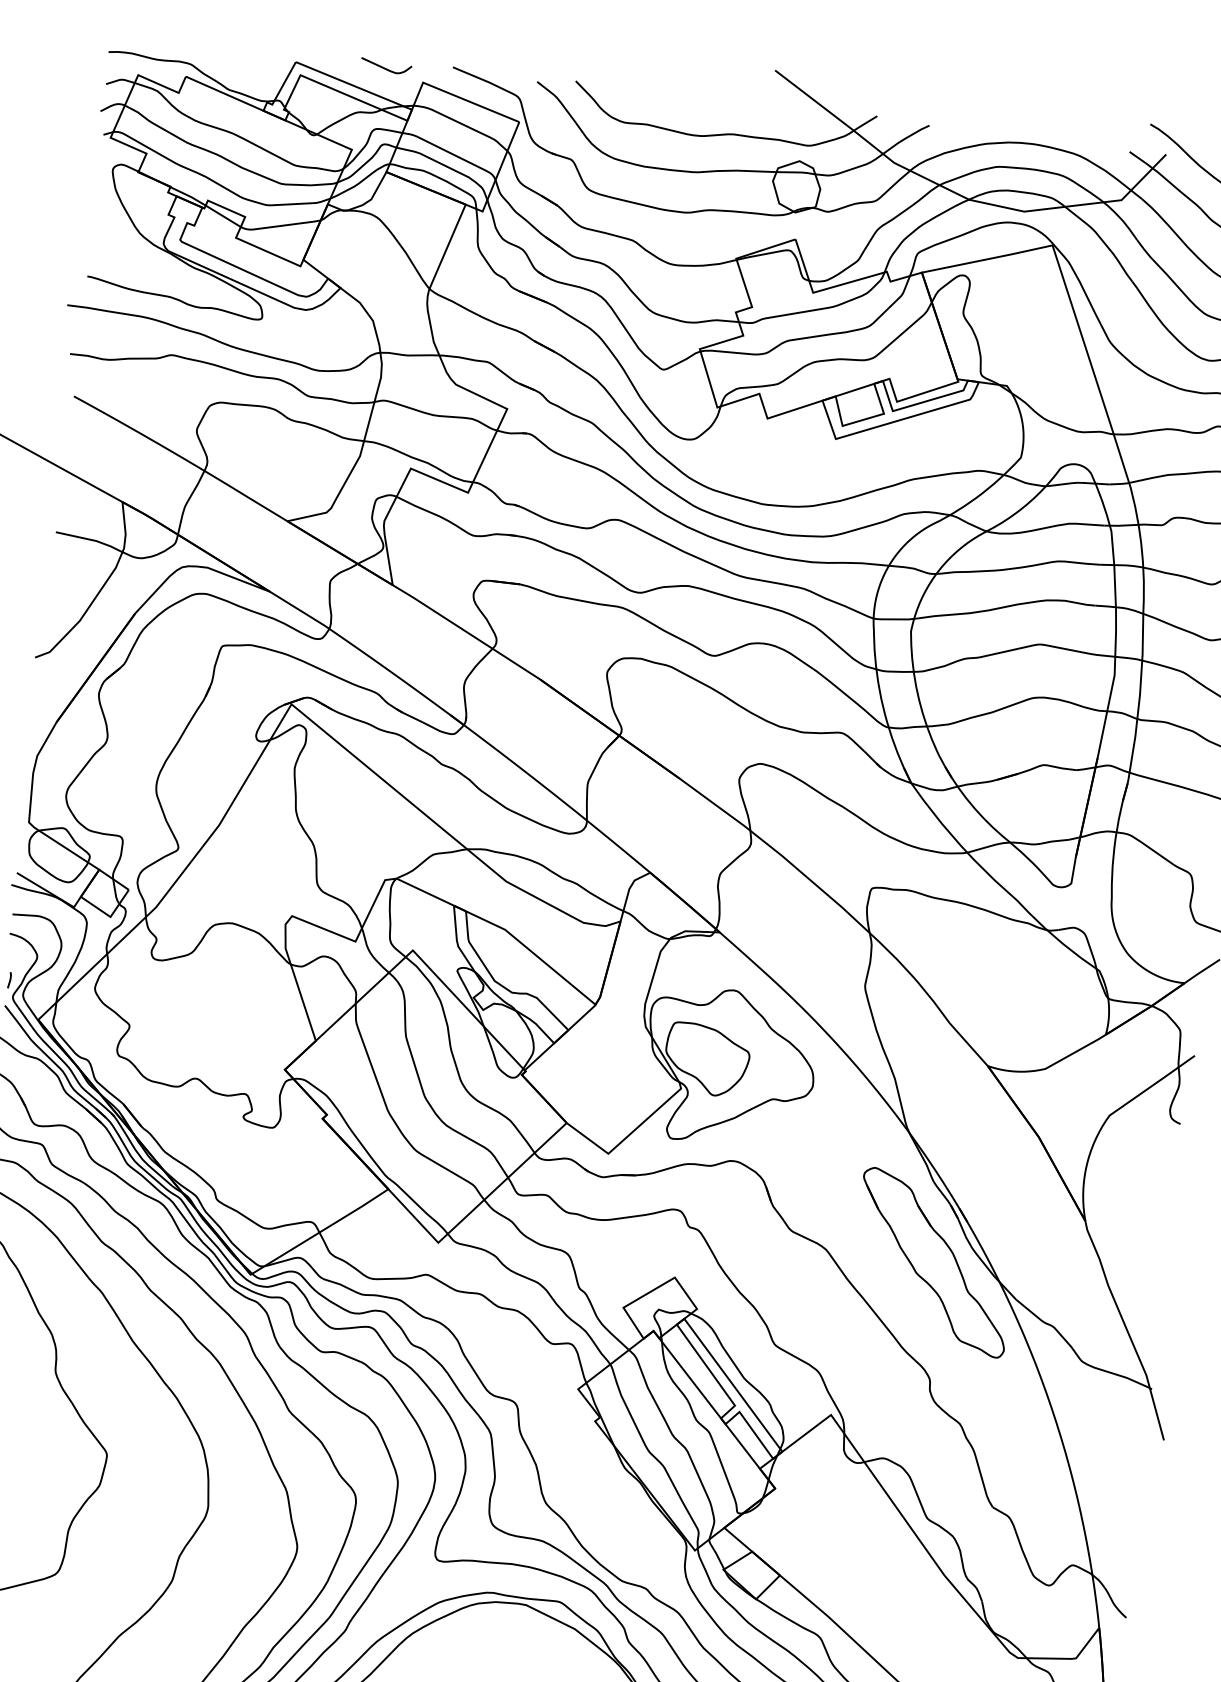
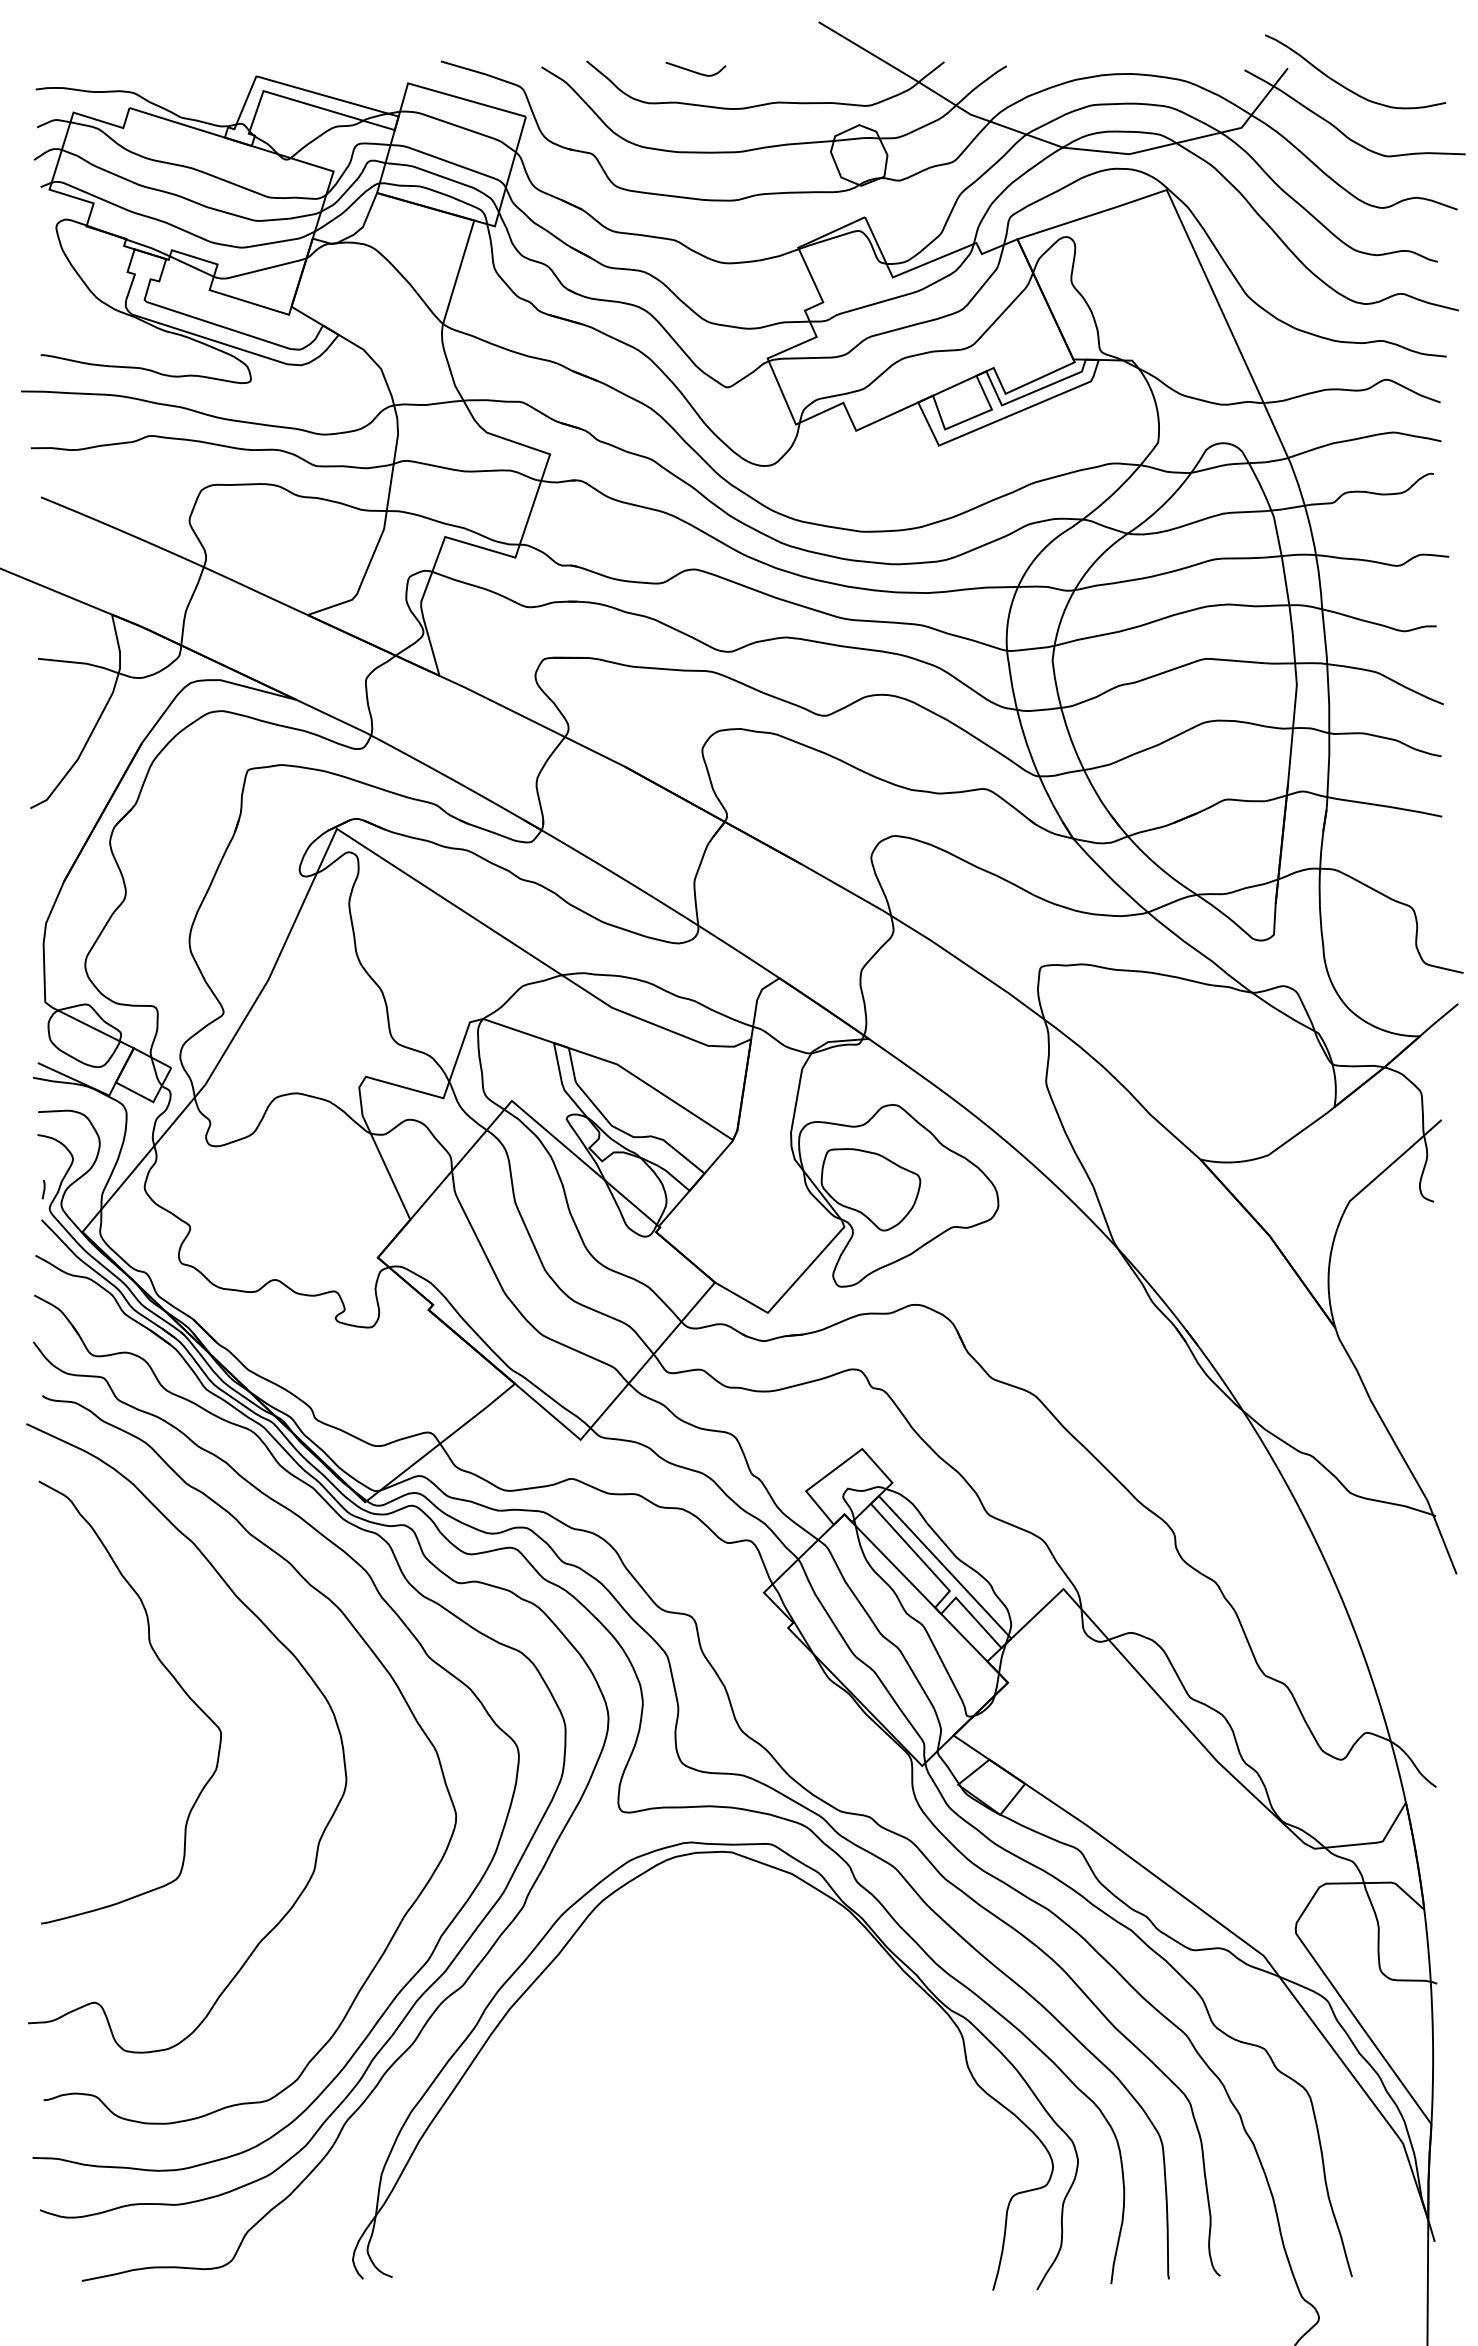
curve: (384, 67) -> (693, 70), moved
part: (933, 1262) -> (1163, 1396), removed

